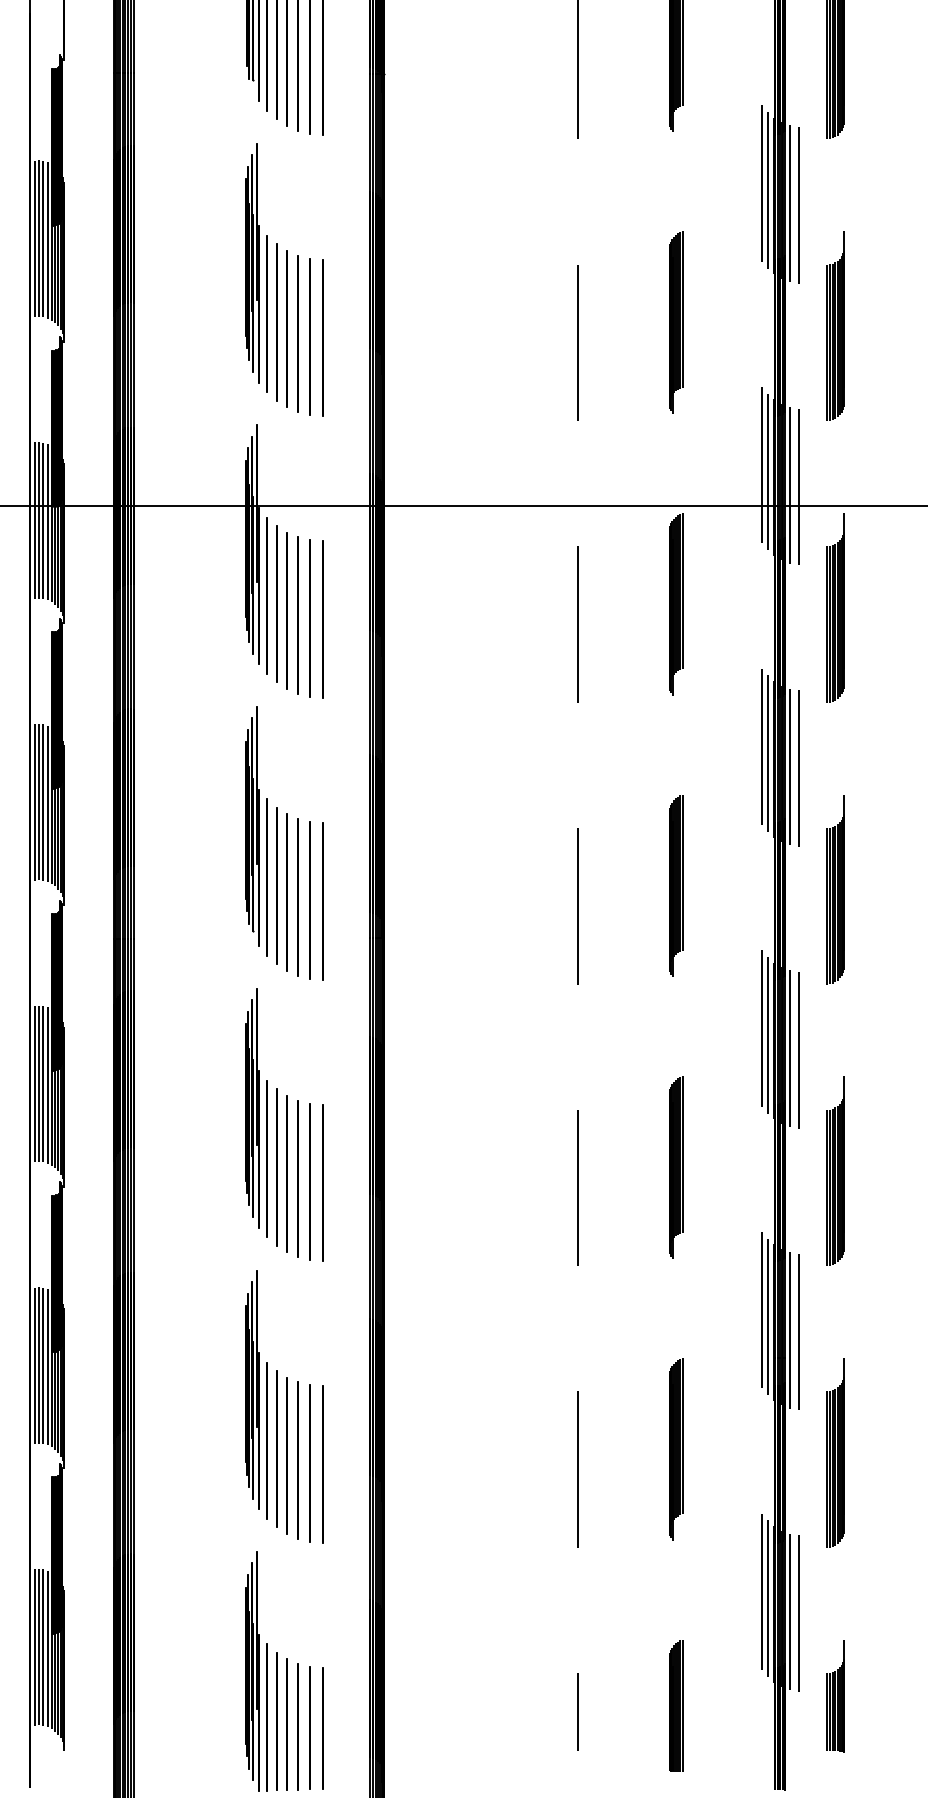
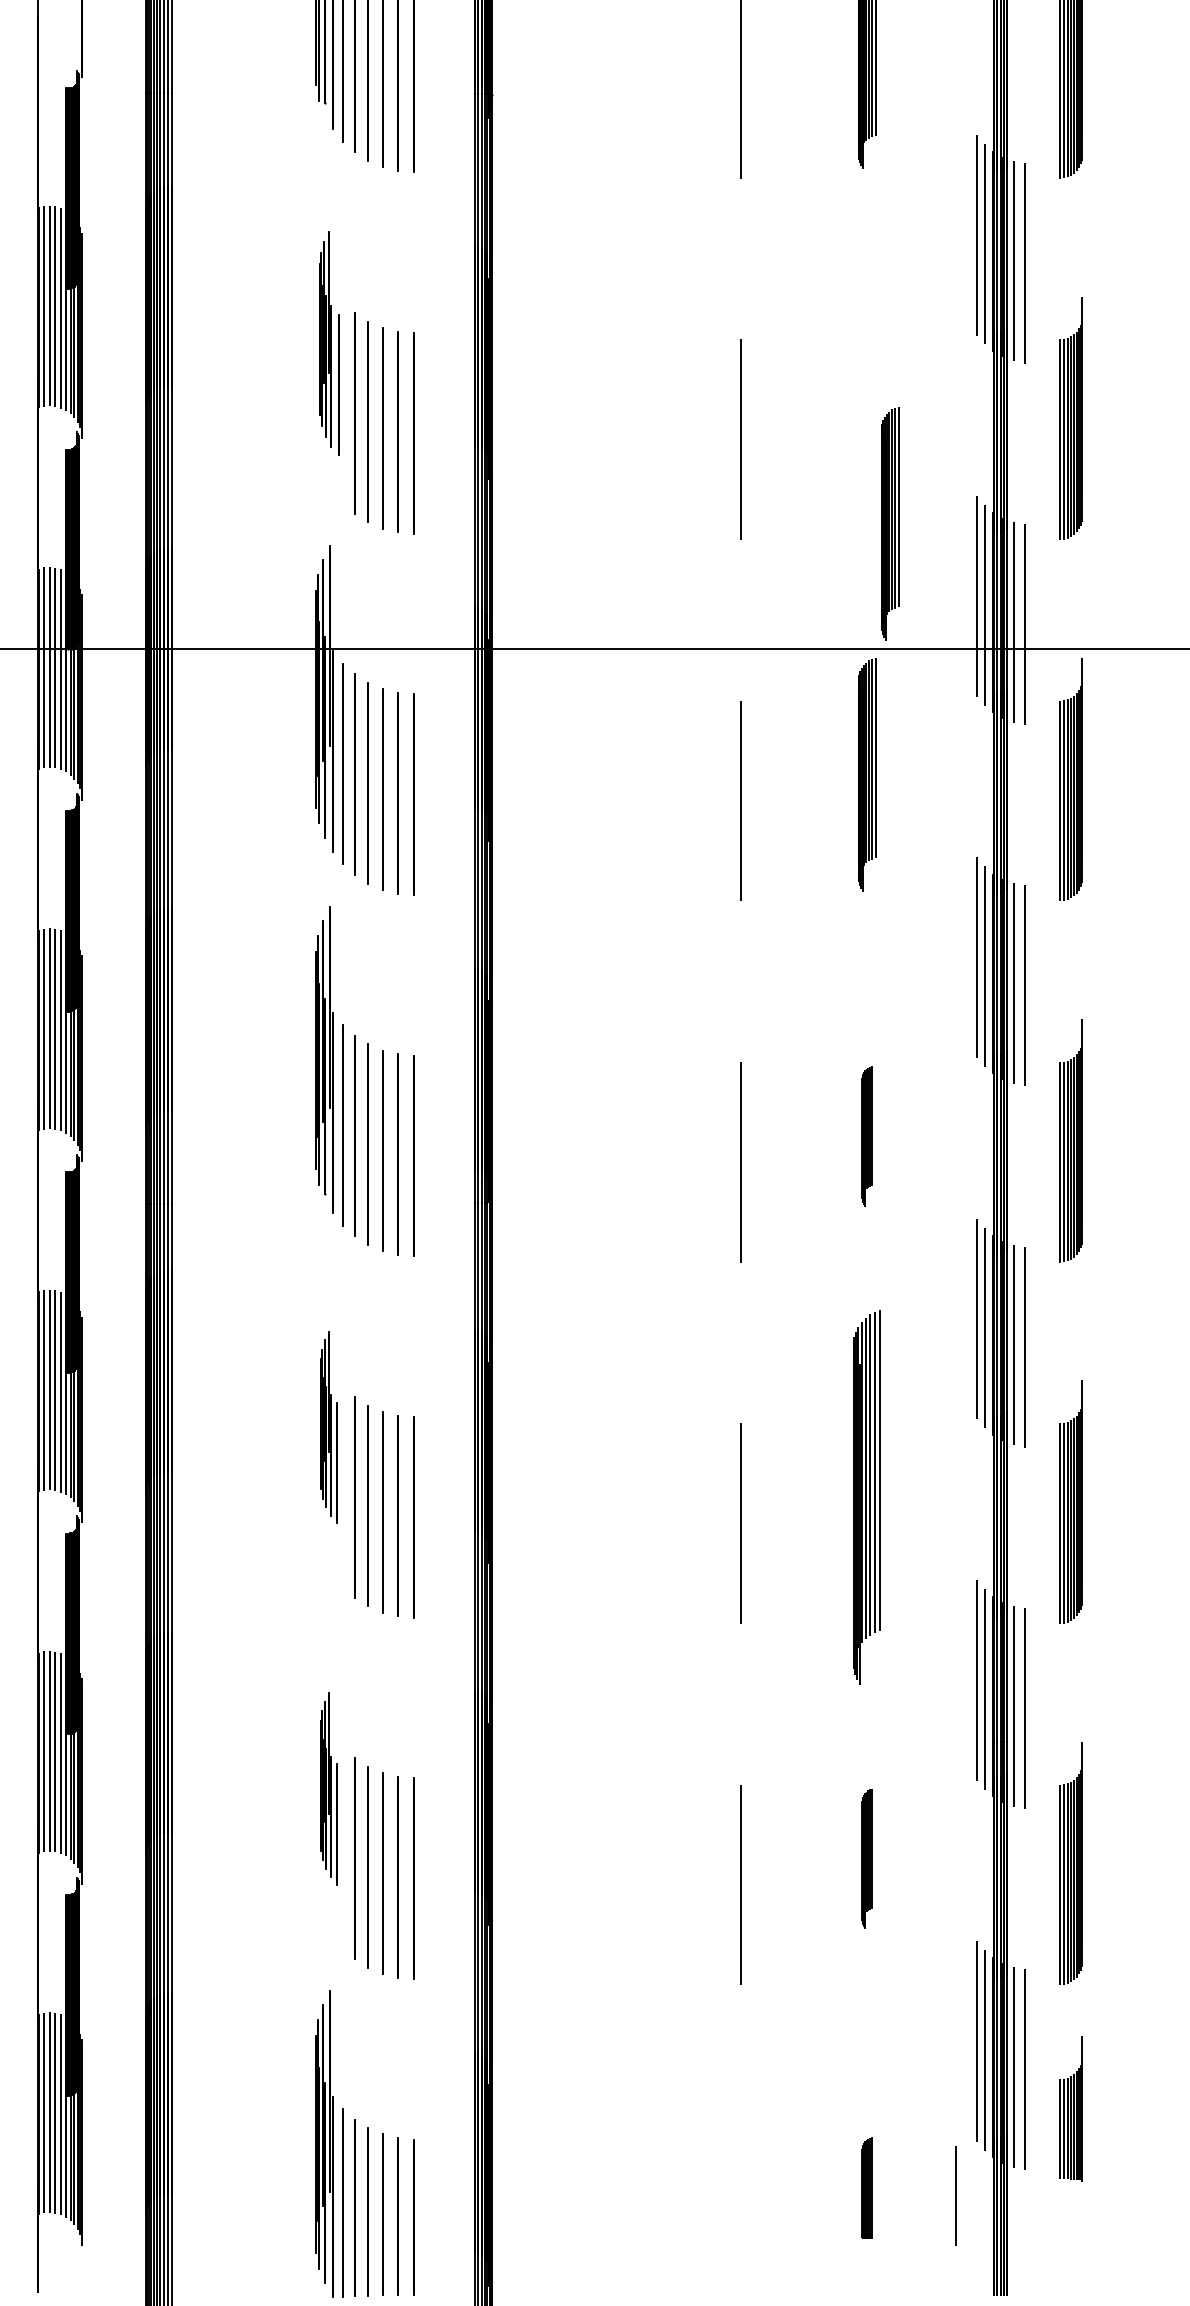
part: (256, 267) -> (328, 342), size x0.7
part: (676, 322) -> (890, 523), moved
part: (676, 885) -> (867, 1135), size x0.6
part: (256, 1112) -> (328, 1426), size x0.6
part: (676, 1167) -> (867, 1497), size x1.6
part: (256, 1394) -> (328, 1788), size x0.6
part: (676, 1449) -> (867, 1859), size x0.6
part: (835, 1696) -> (1071, 2109), moved
part: (676, 1705) -> (867, 2187), size x0.6
line: (577, 1711) -> (954, 2195), moved

